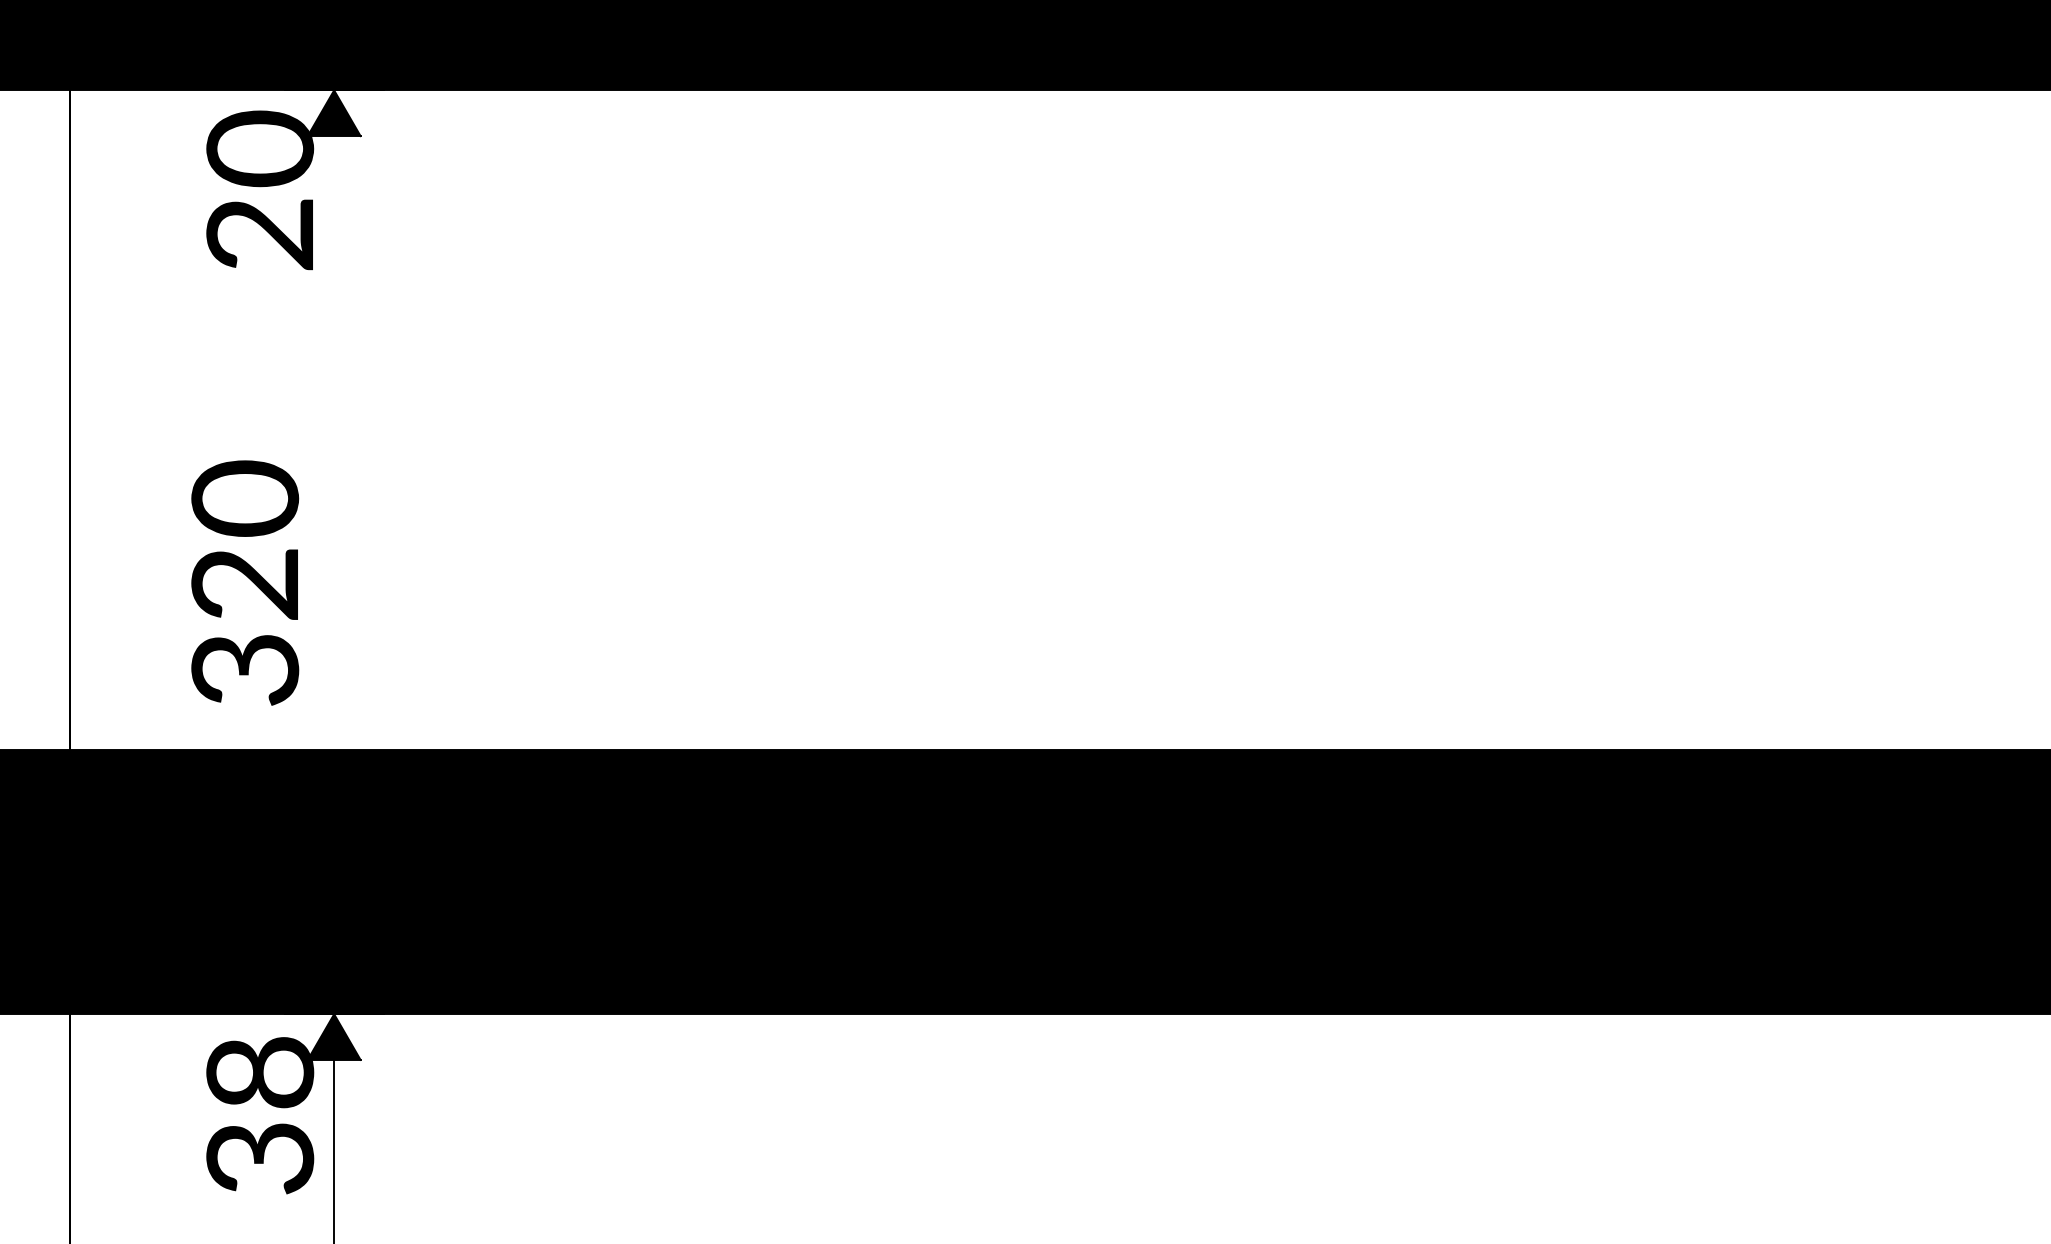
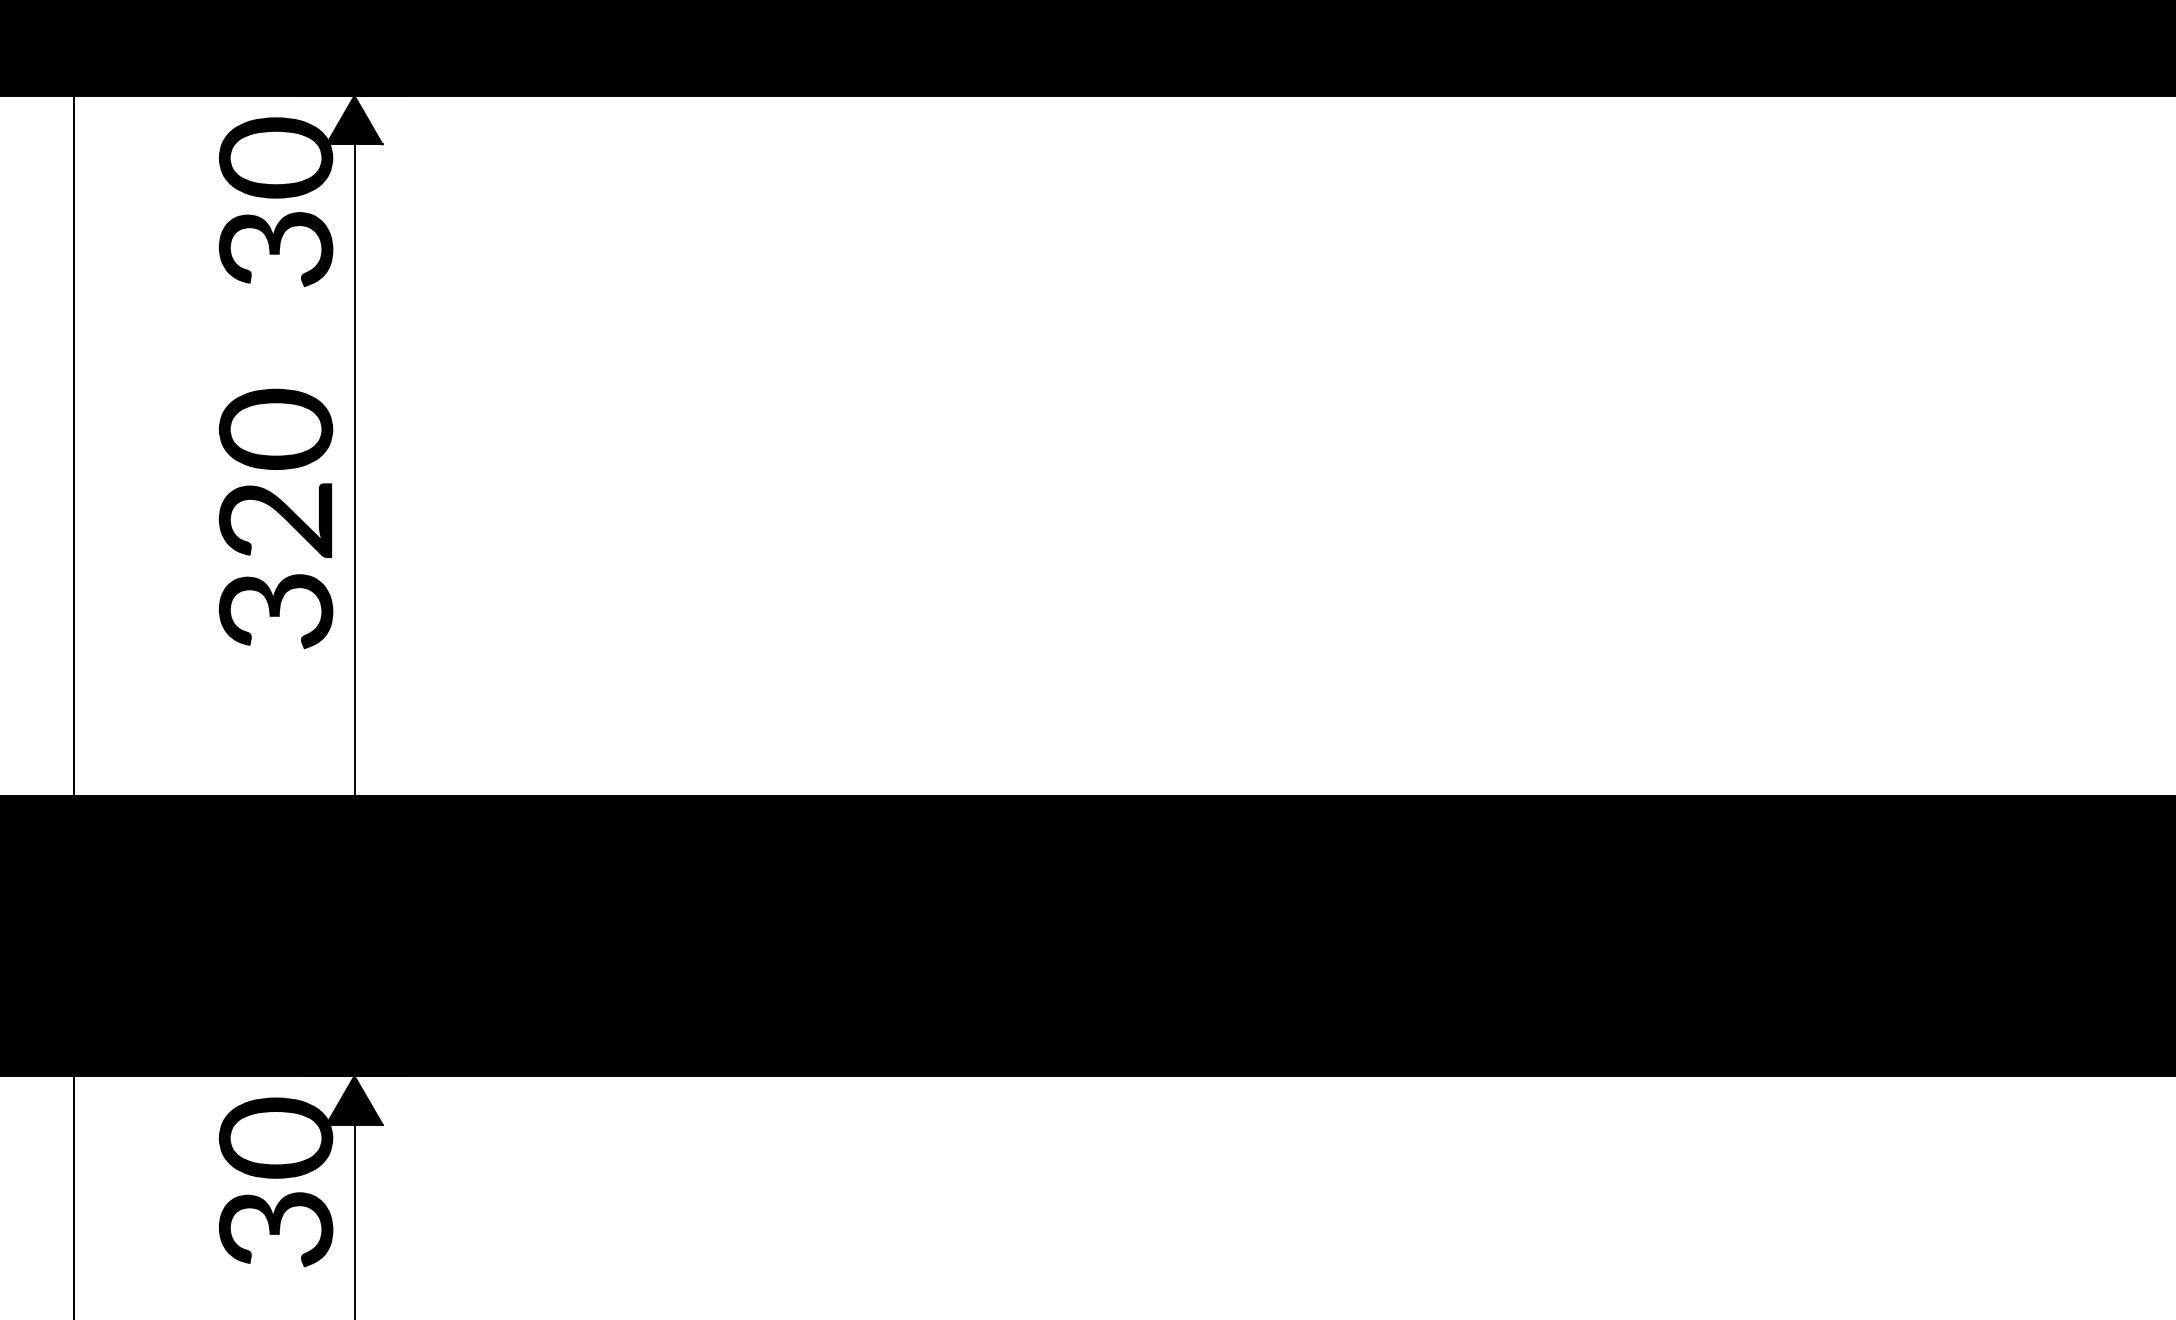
text: (260, 234) -> (276, 248), 20 -> 30
line: (334, 512) -> (354, 543), added
text: (245, 582) -> (276, 518), moved
text: (260, 1072) -> (276, 1137), 38 -> 30

